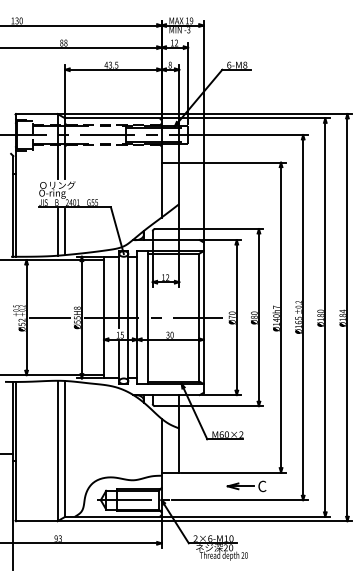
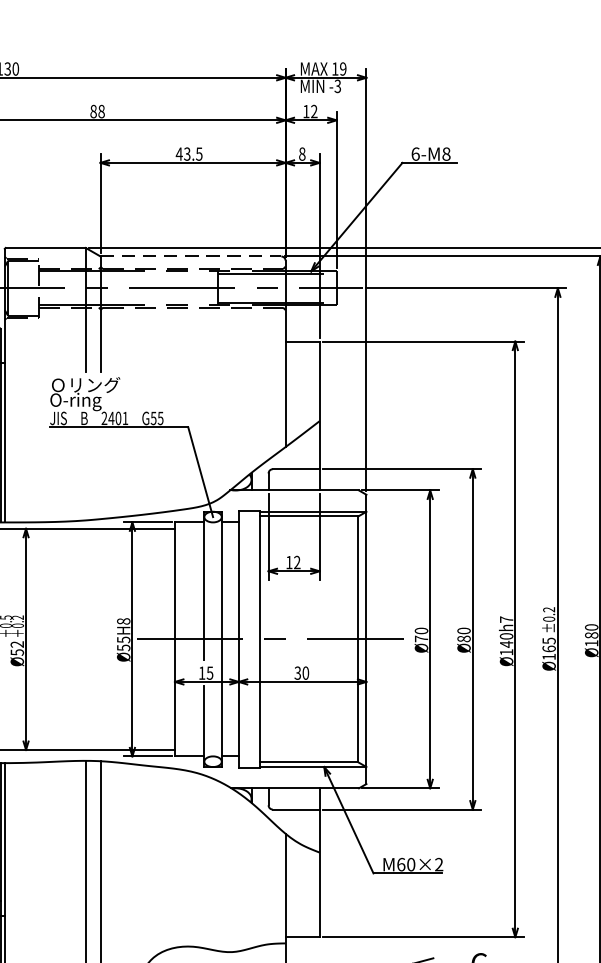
line: (112, 118) -> (191, 256), solid -> dashed
line: (57, 232) -> (85, 475), removed
line: (65, 232) -> (100, 475), removed
line: (49, 317) -> (70, 639), removed

